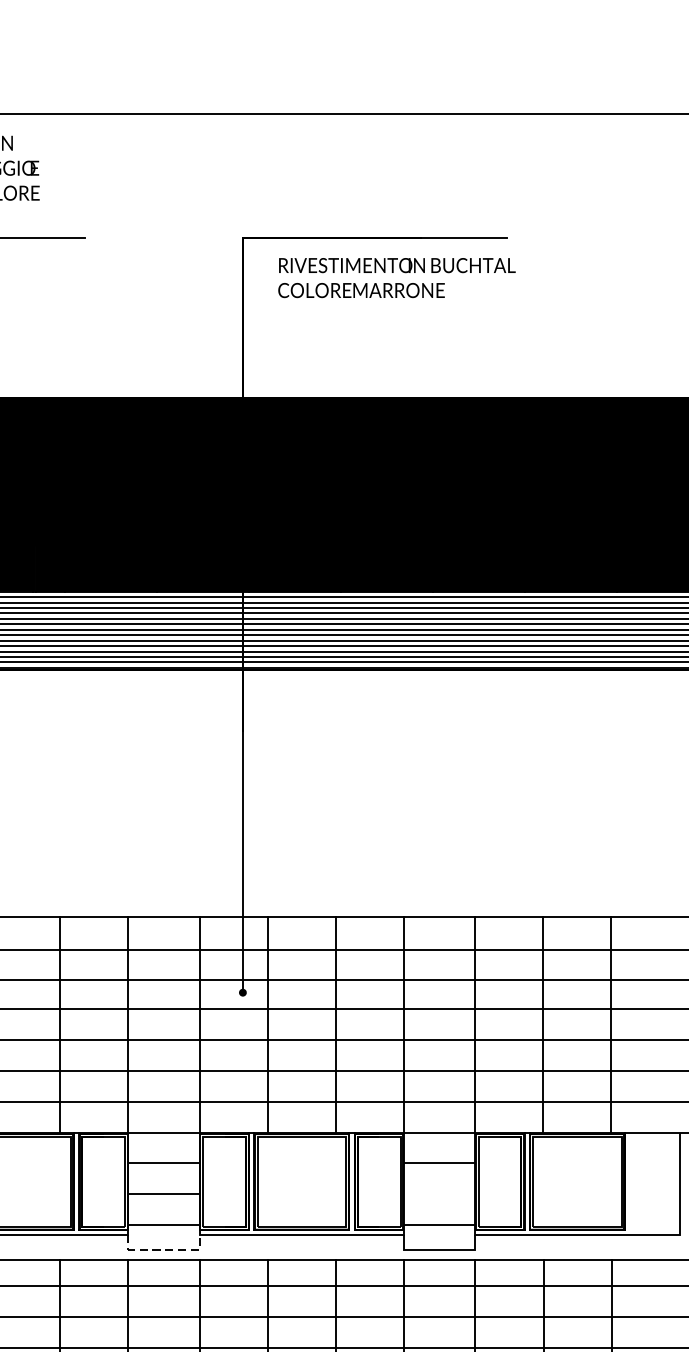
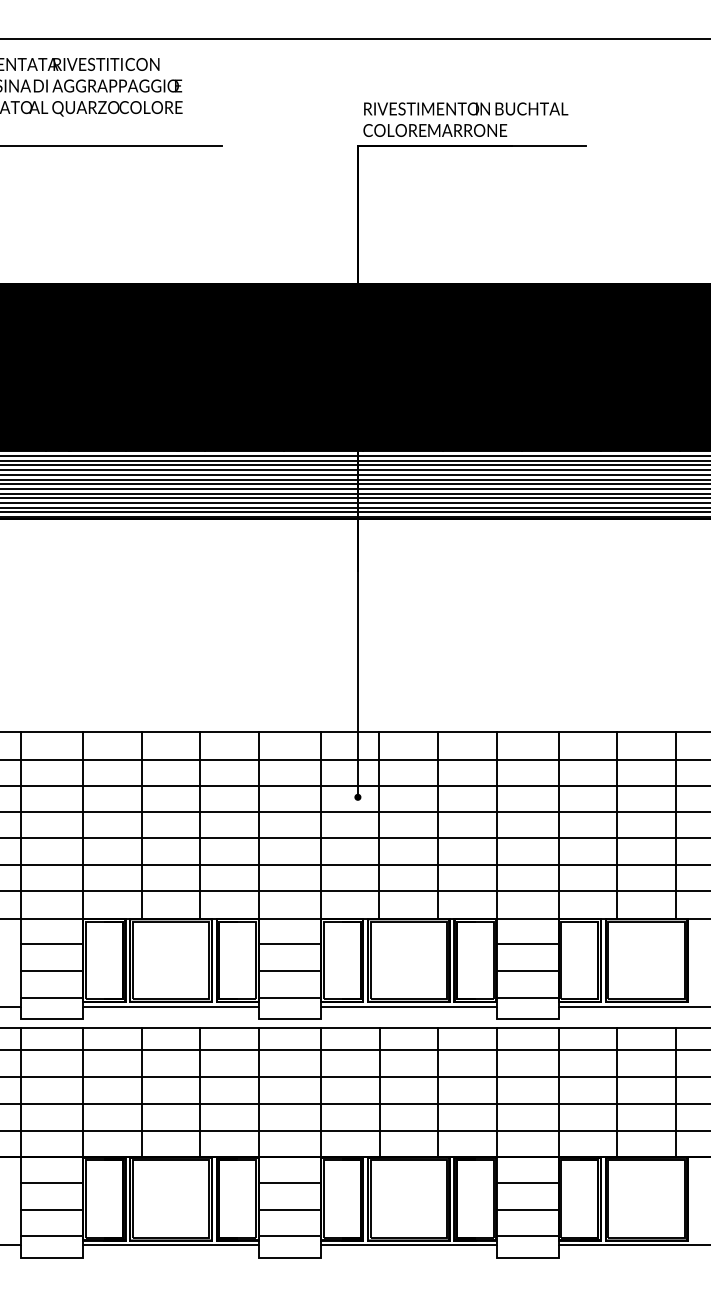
text: (396, 277) -> (465, 119), moved
line: (439, 1194) -> (527, 971), added
line: (163, 1249) -> (289, 1018), dashed -> solid

